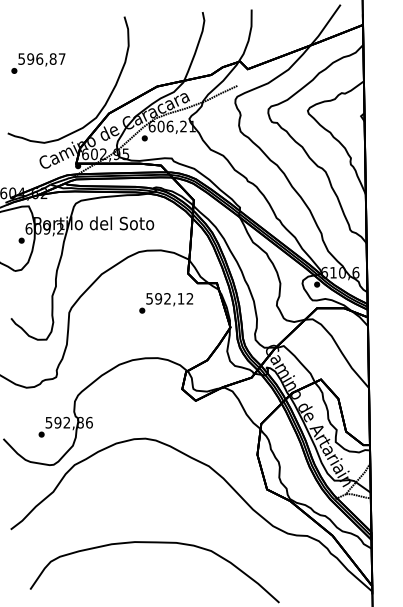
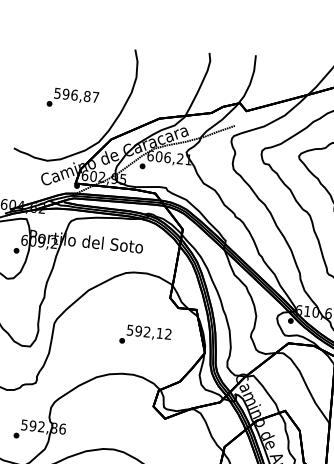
text: (38, 63) -> (73, 99), moved
text: (166, 303) -> (145, 336), moved

